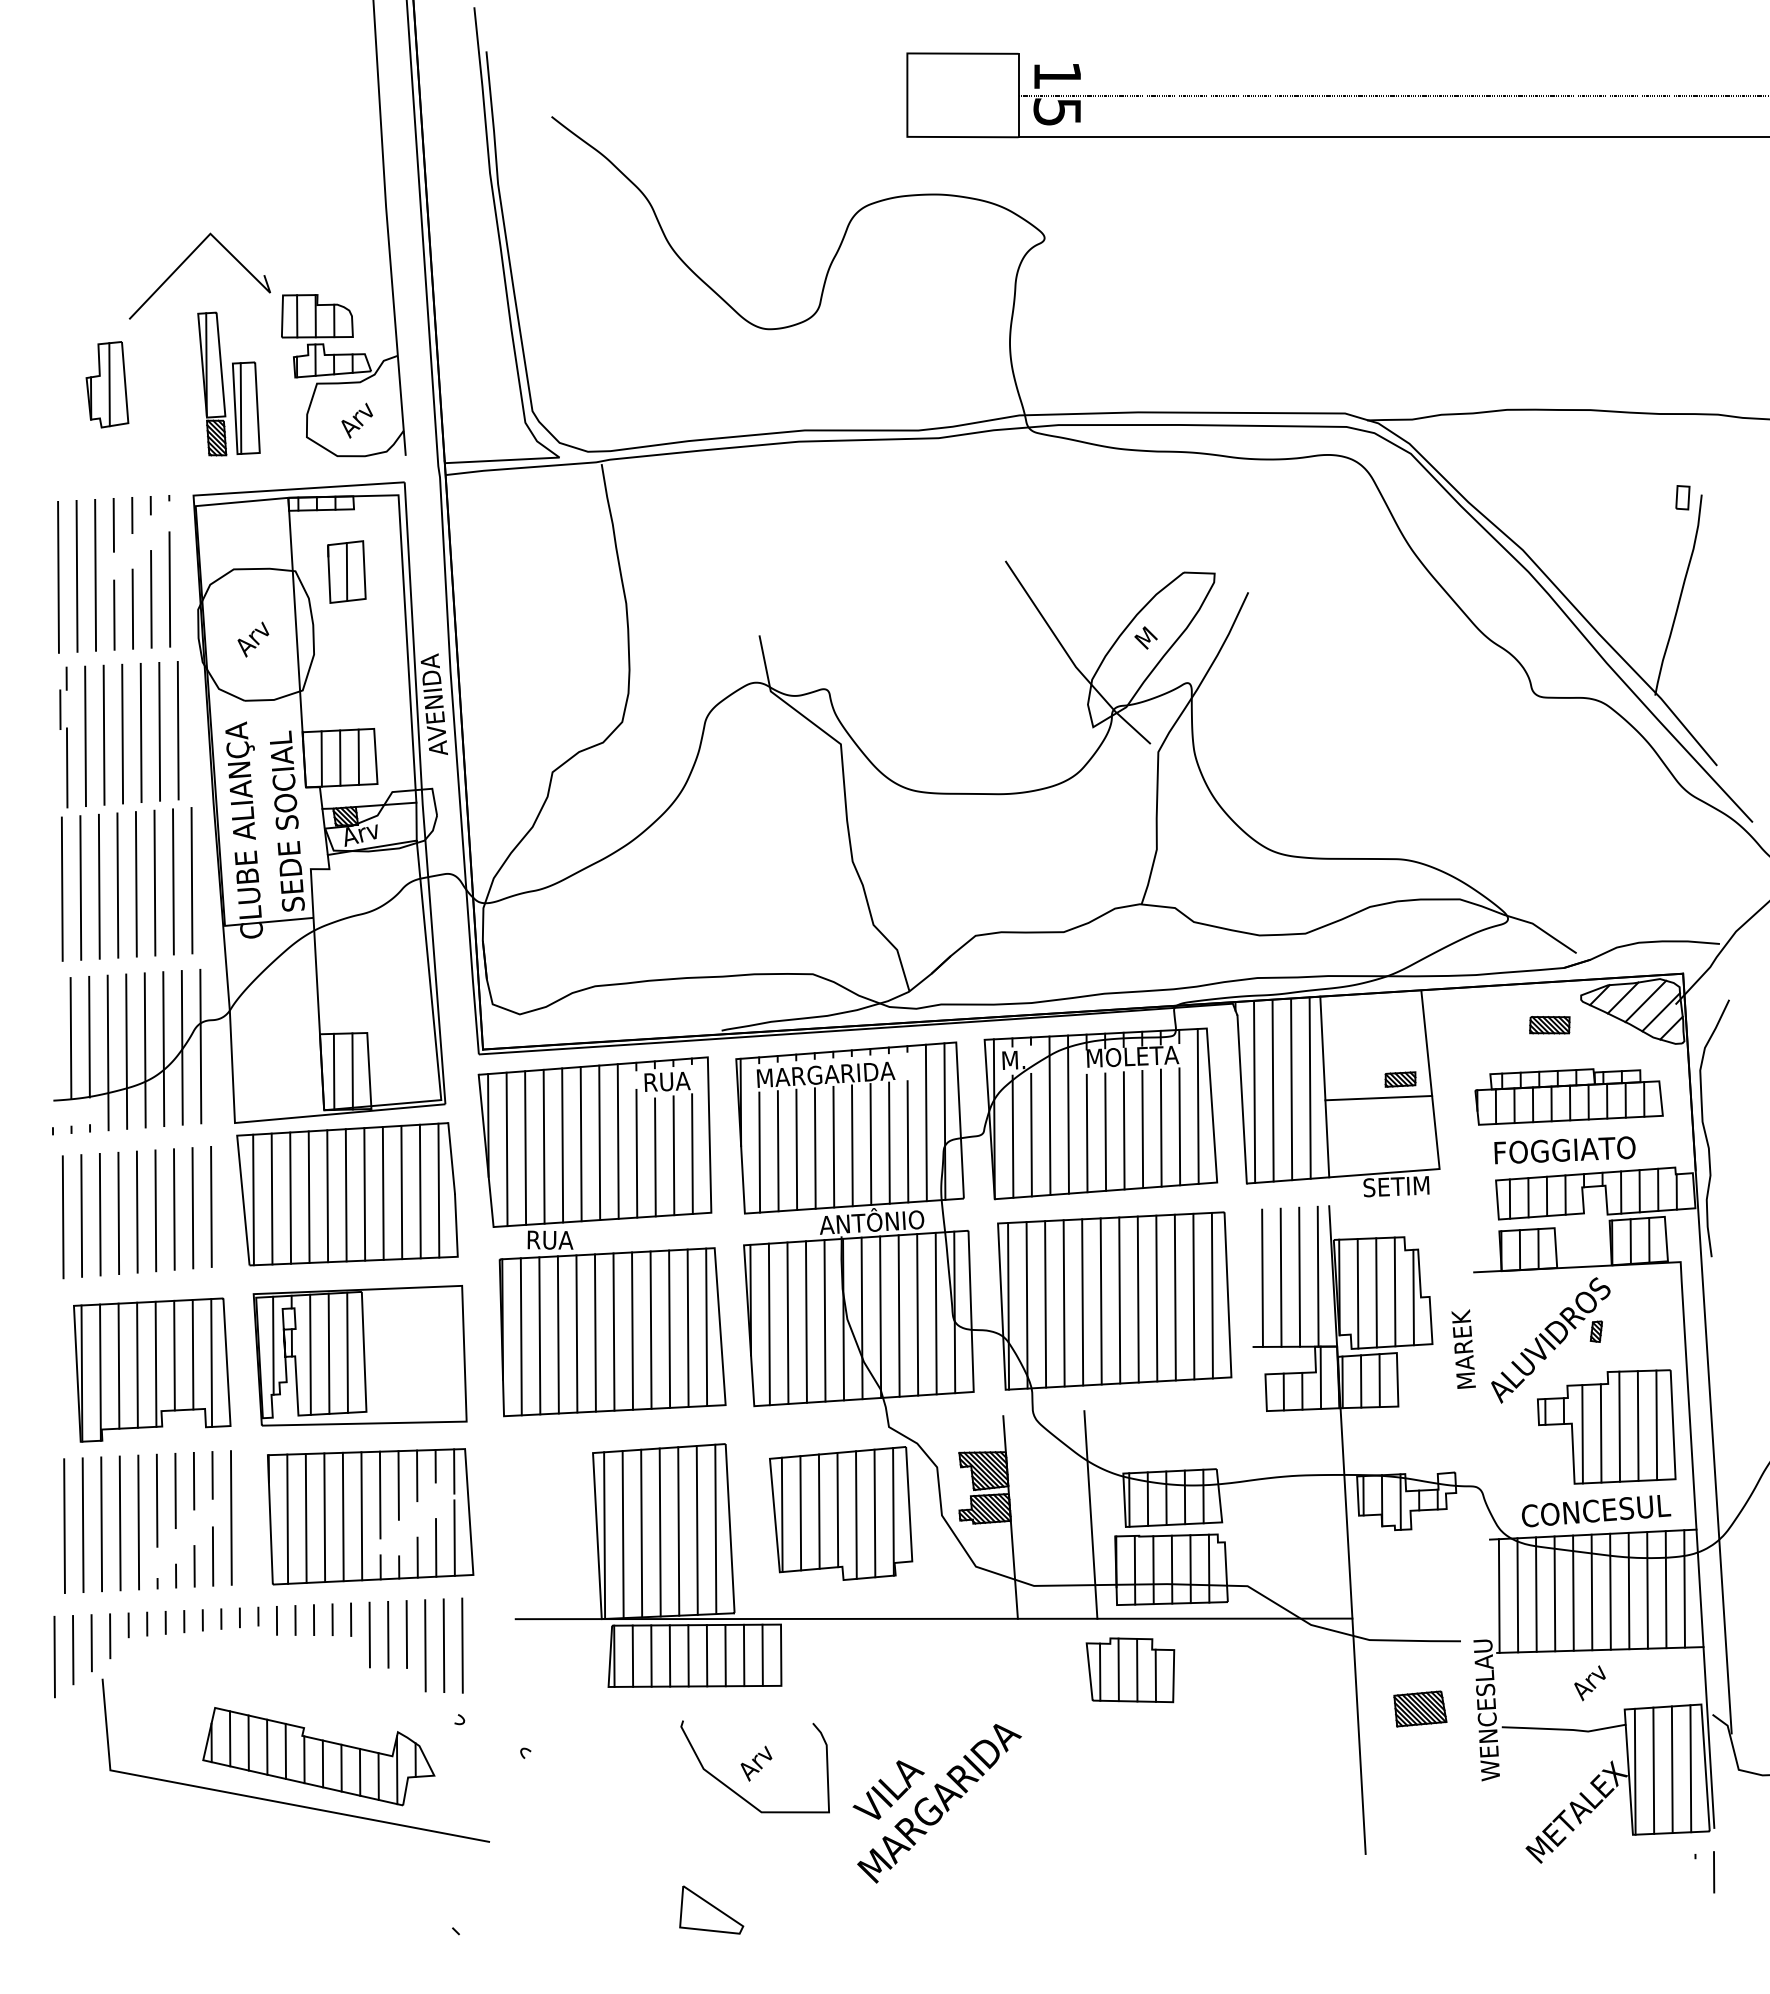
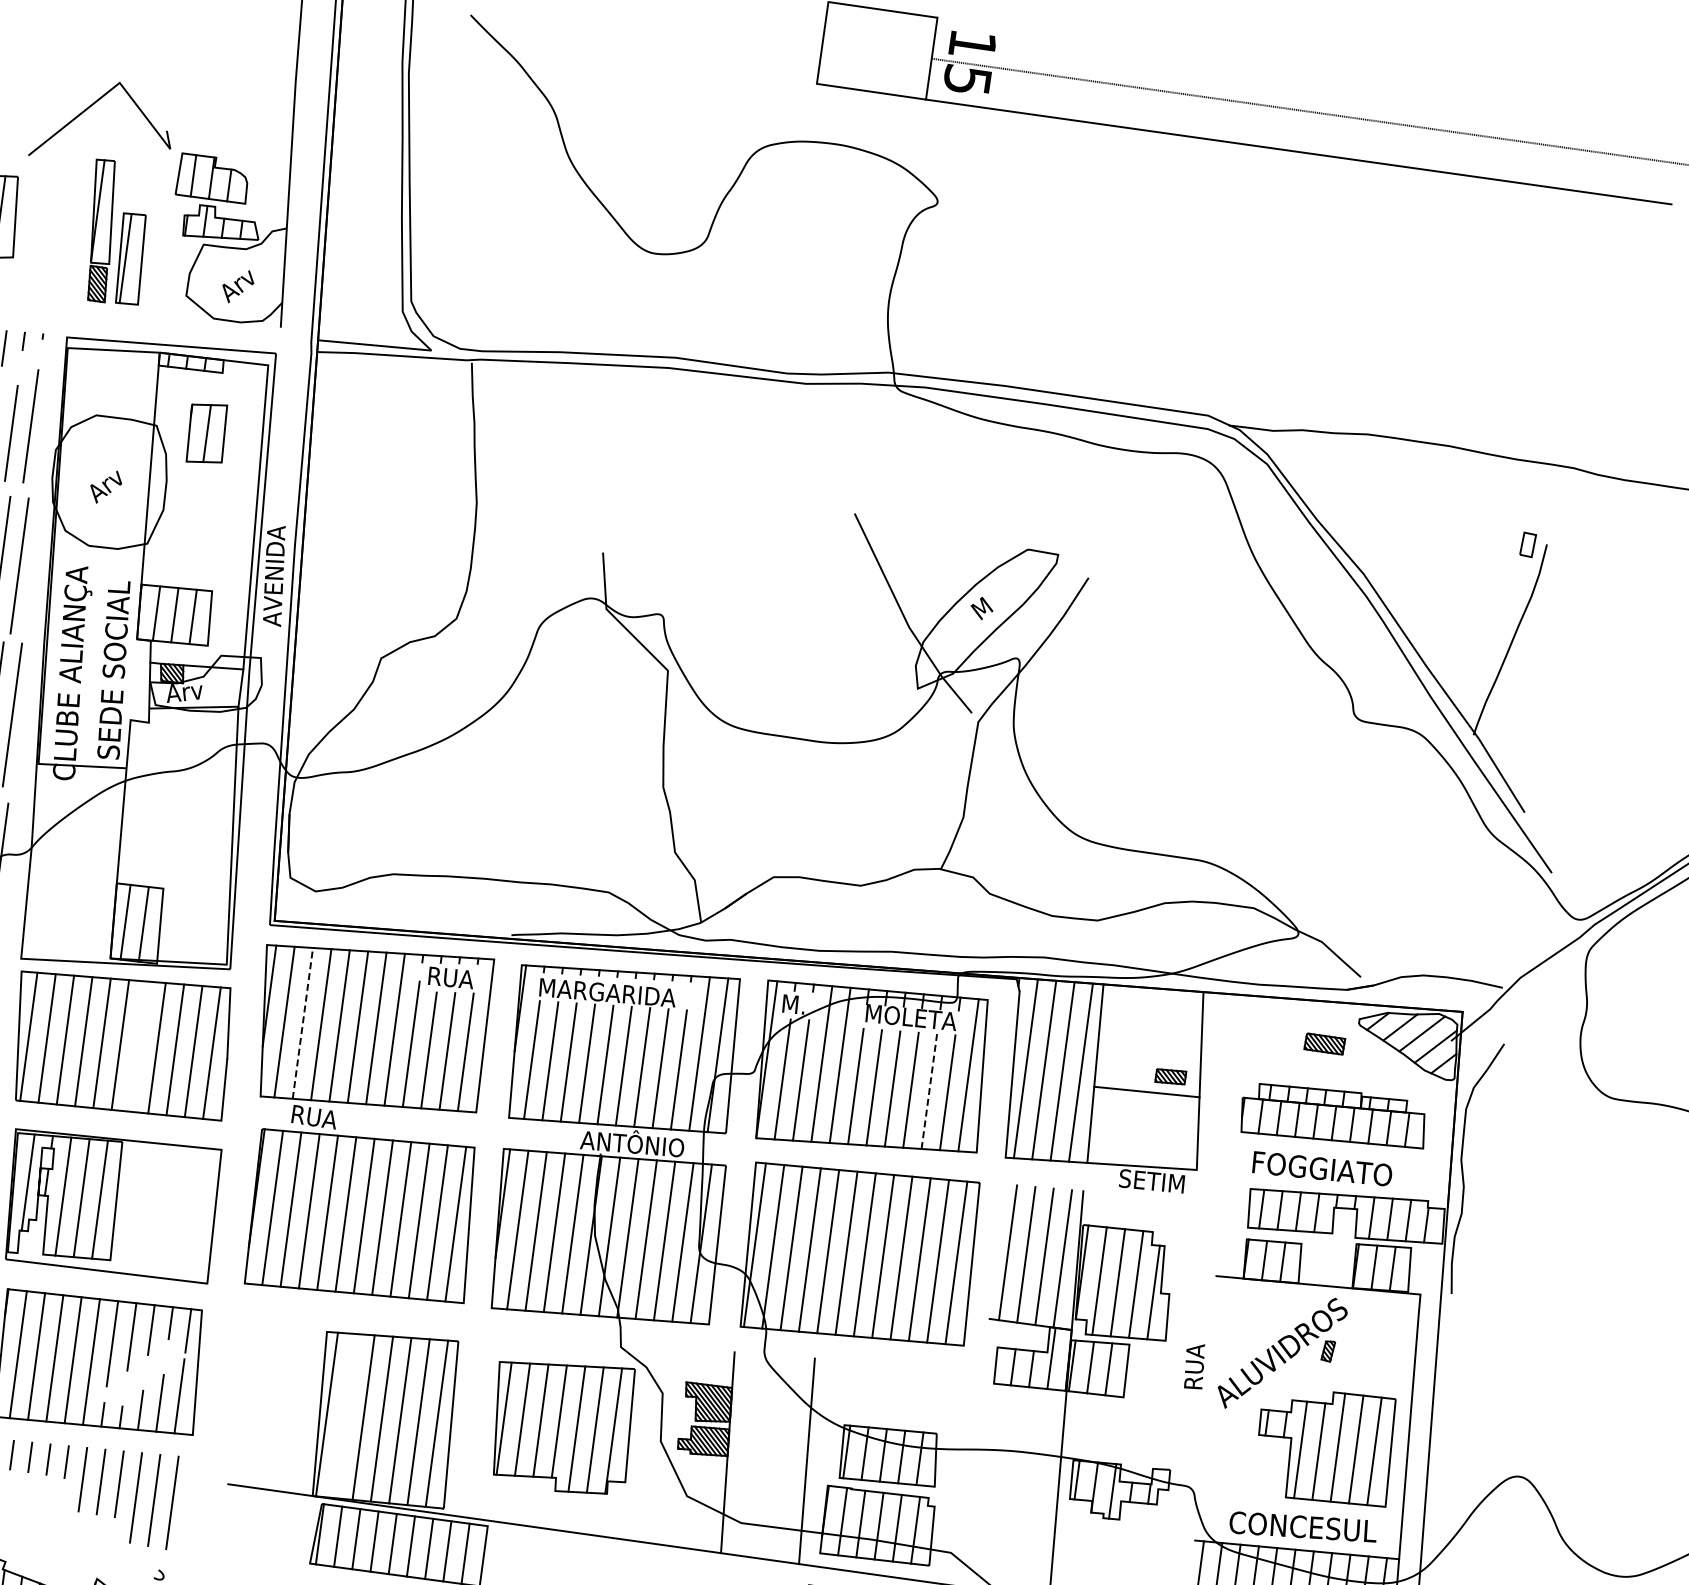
line: (1161, 1128) -> (929, 1091), solid -> dashed
line: (525, 1148) -> (302, 1023), solid -> dashed
line: (364, 1194) -> (138, 1046), removed
text: (1463, 1347) -> (1195, 1348), MAREK -> RUA
line: (622, 1534) -> (344, 1415), removed

